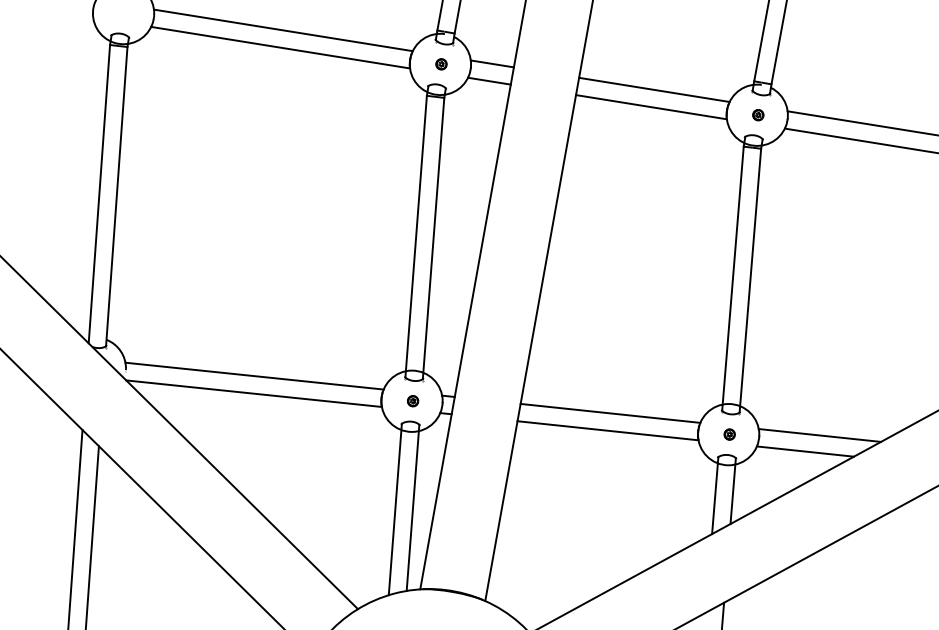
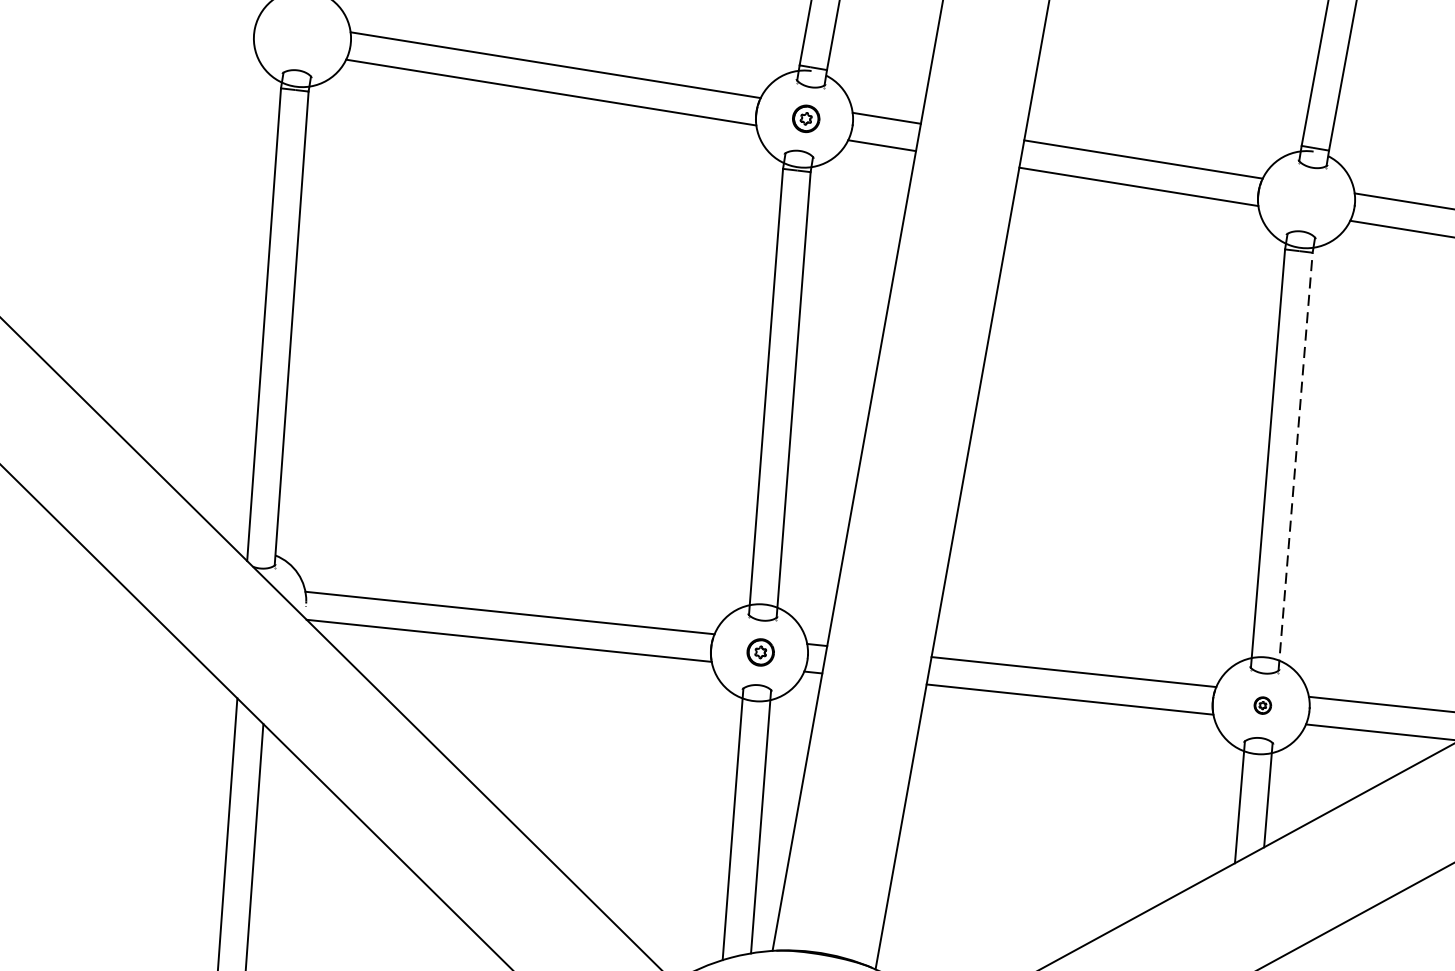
part: (441, 64) -> (806, 119), size x1.6
part: (758, 115) -> (1308, 200), removed
line: (750, 280) -> (1295, 461), solid -> dashed
part: (413, 401) -> (761, 653), size x1.6

